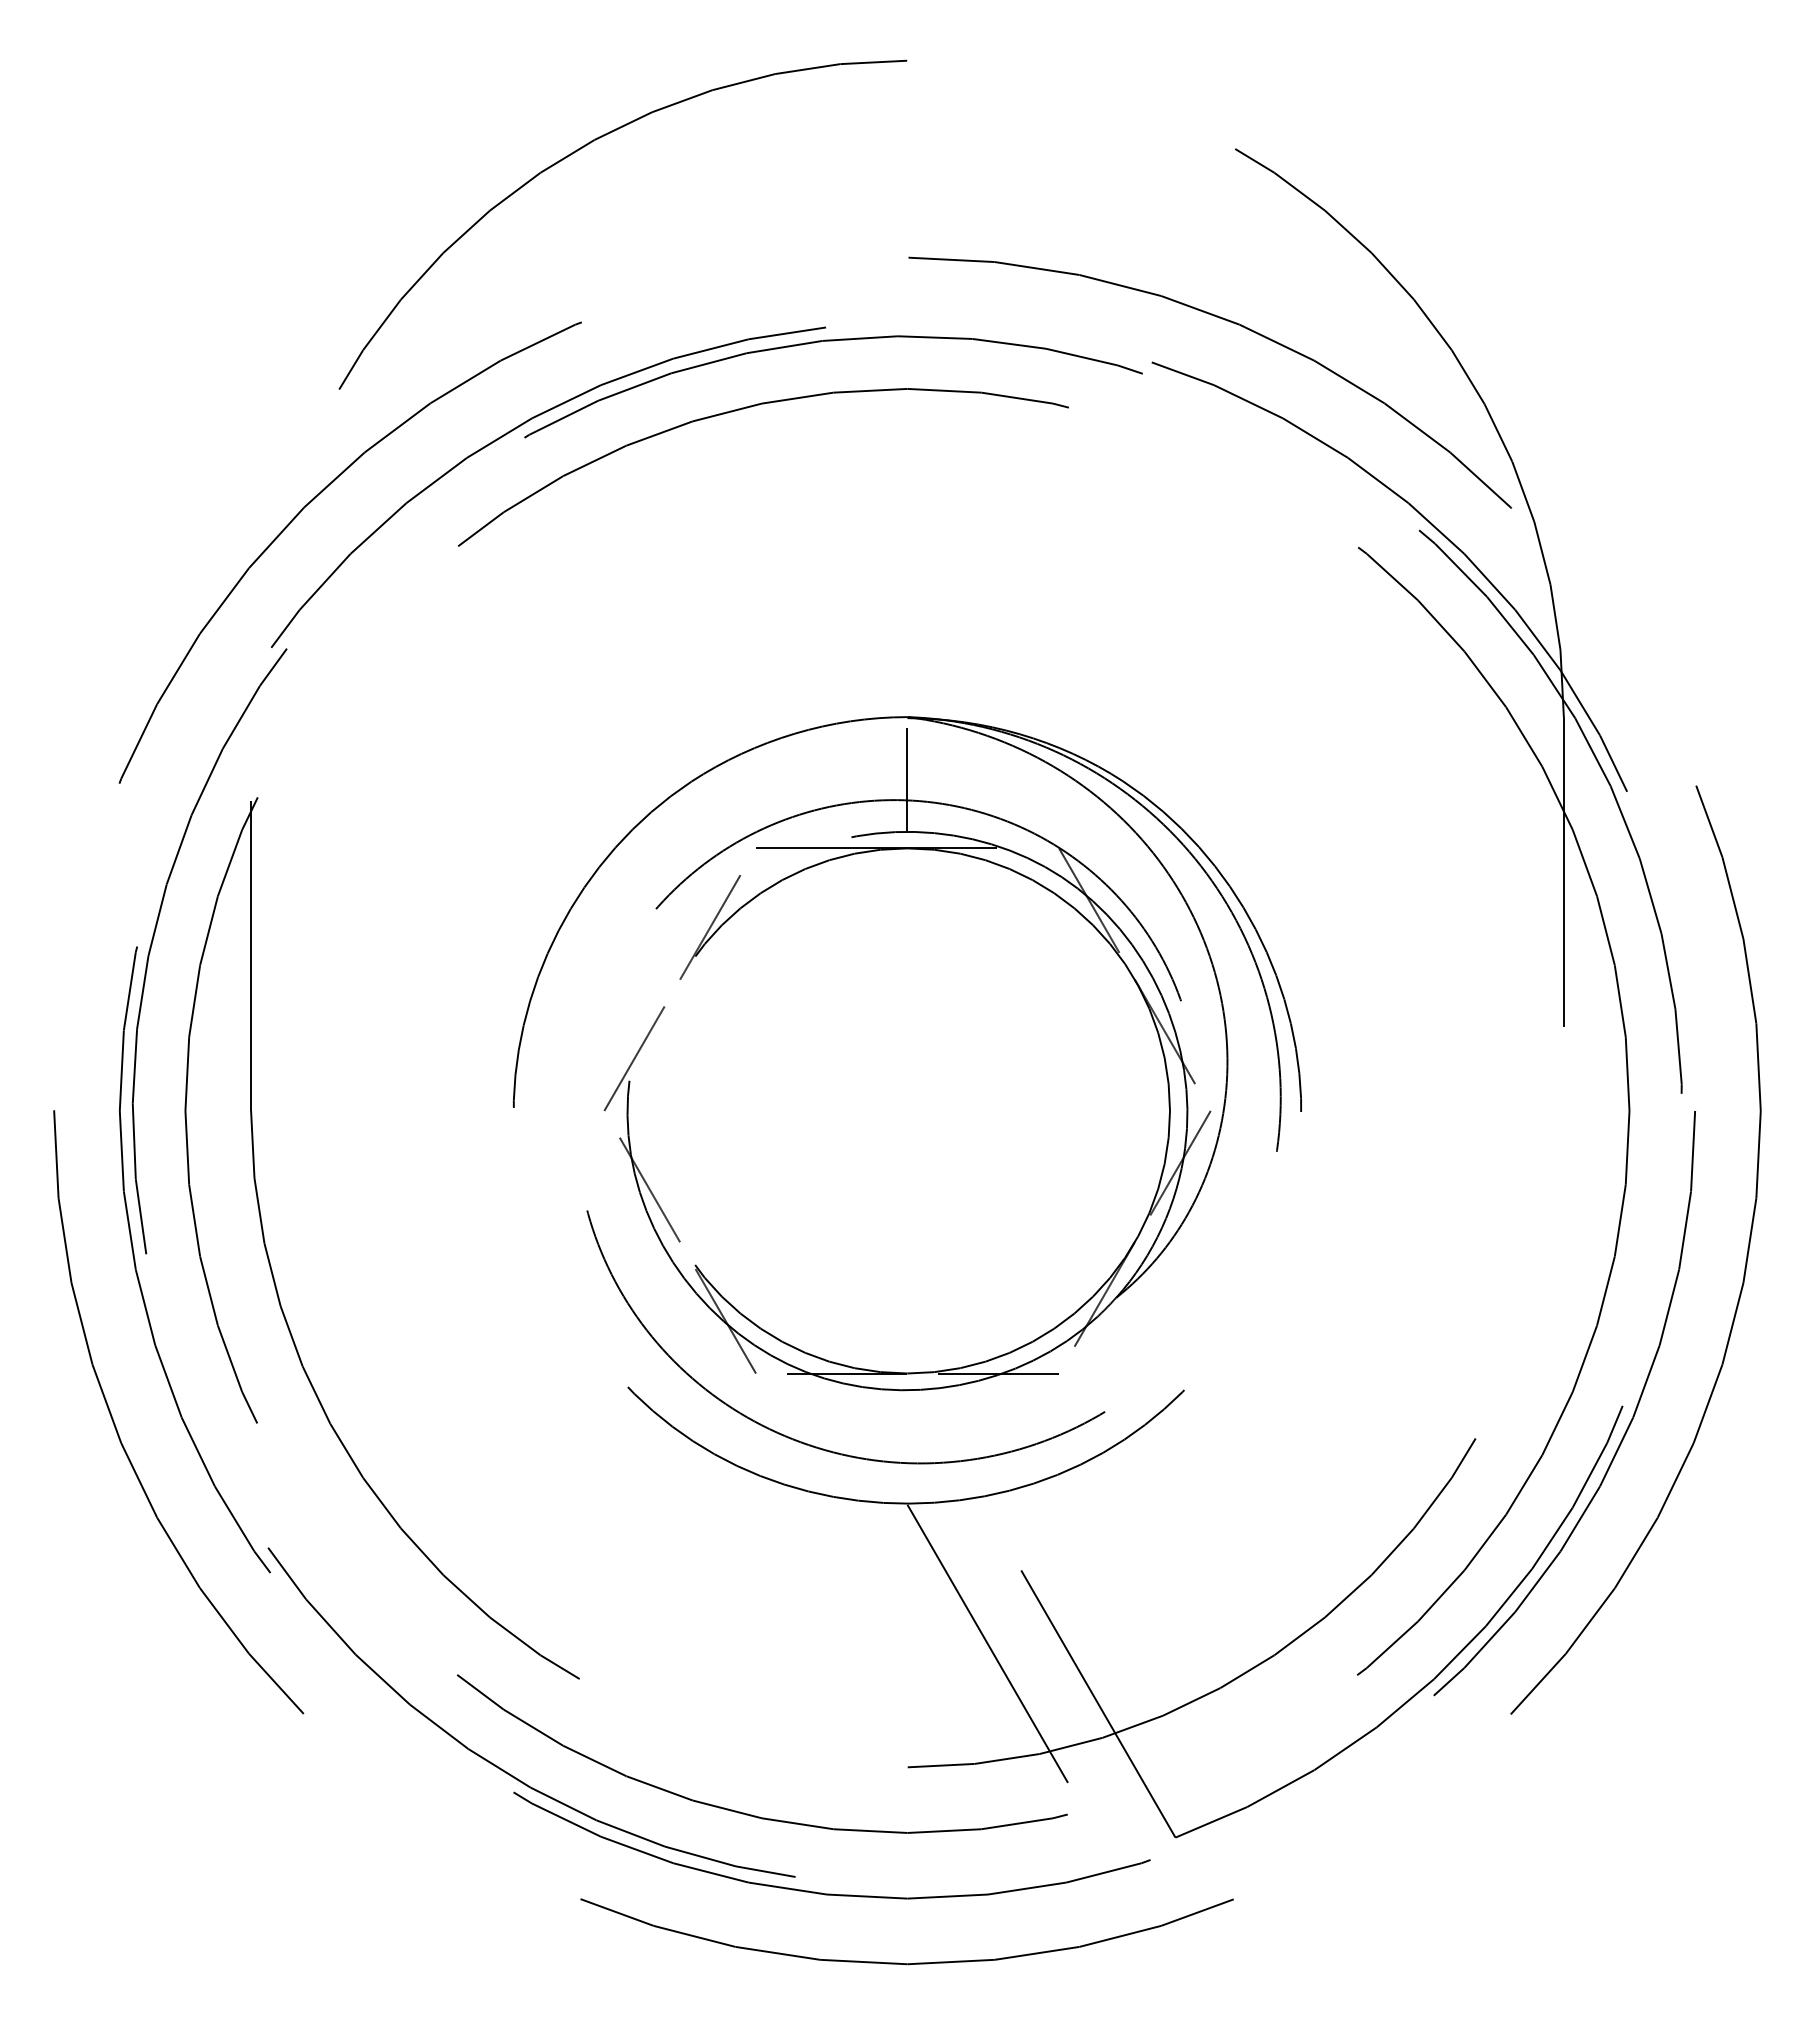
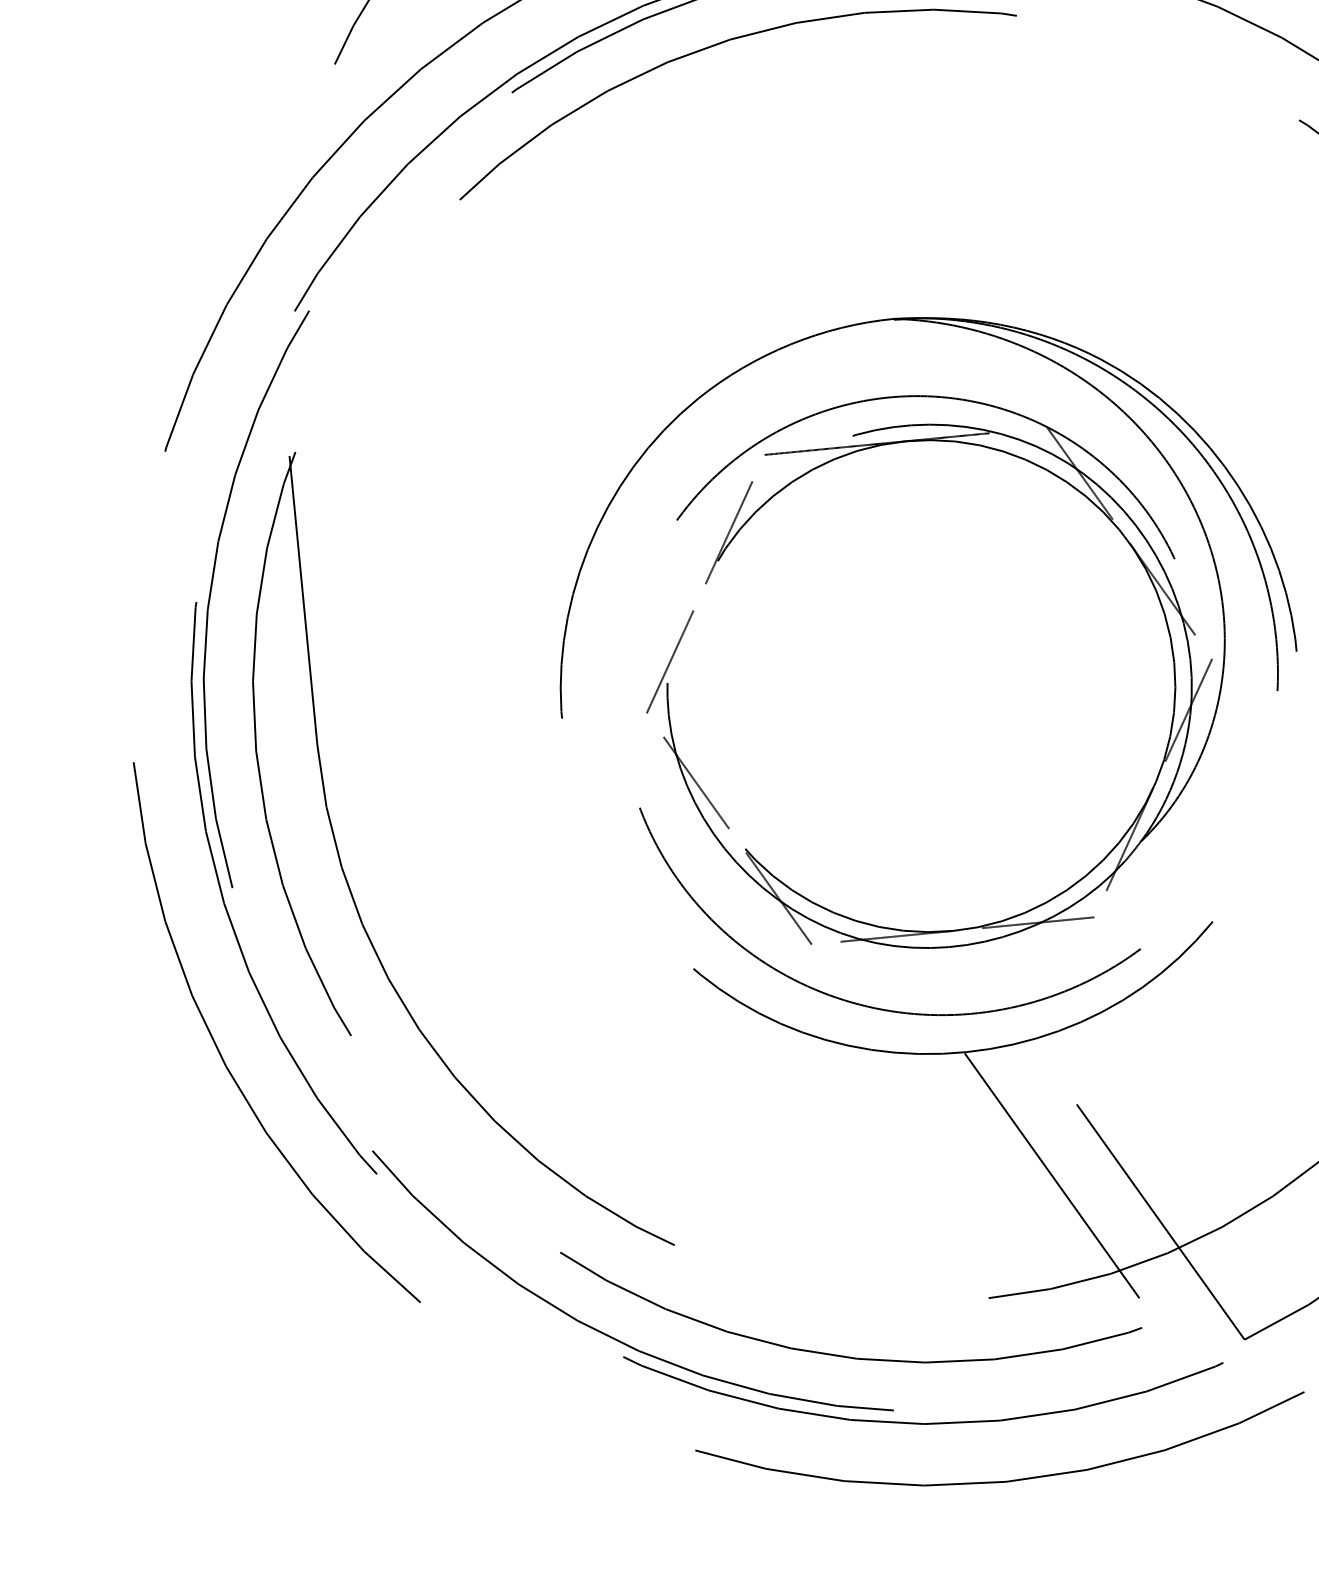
line: (907, 773) -> (899, 371), removed

